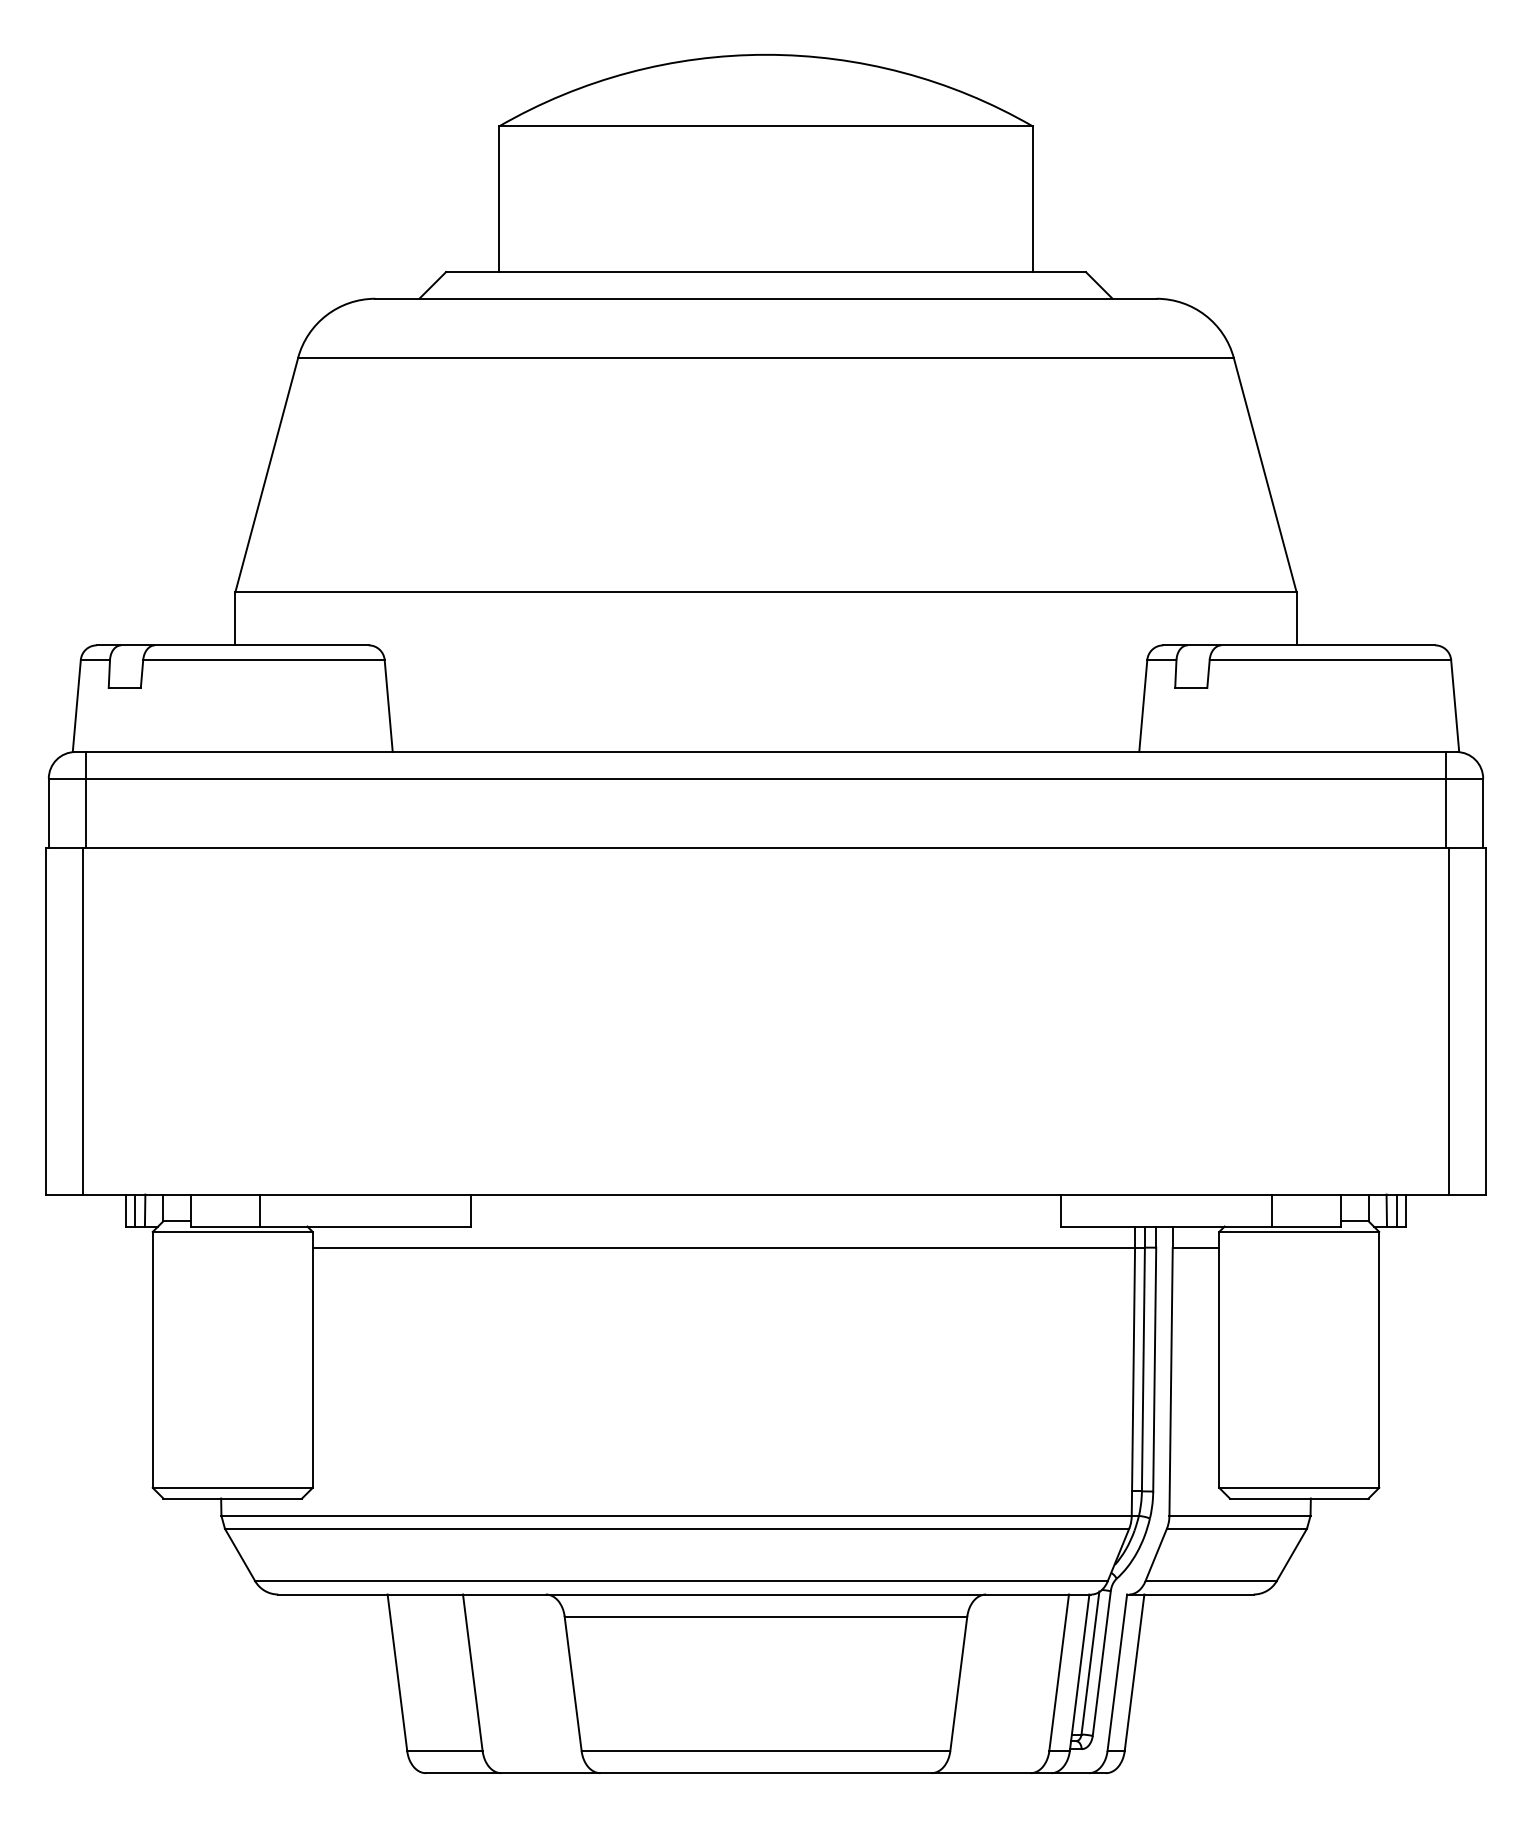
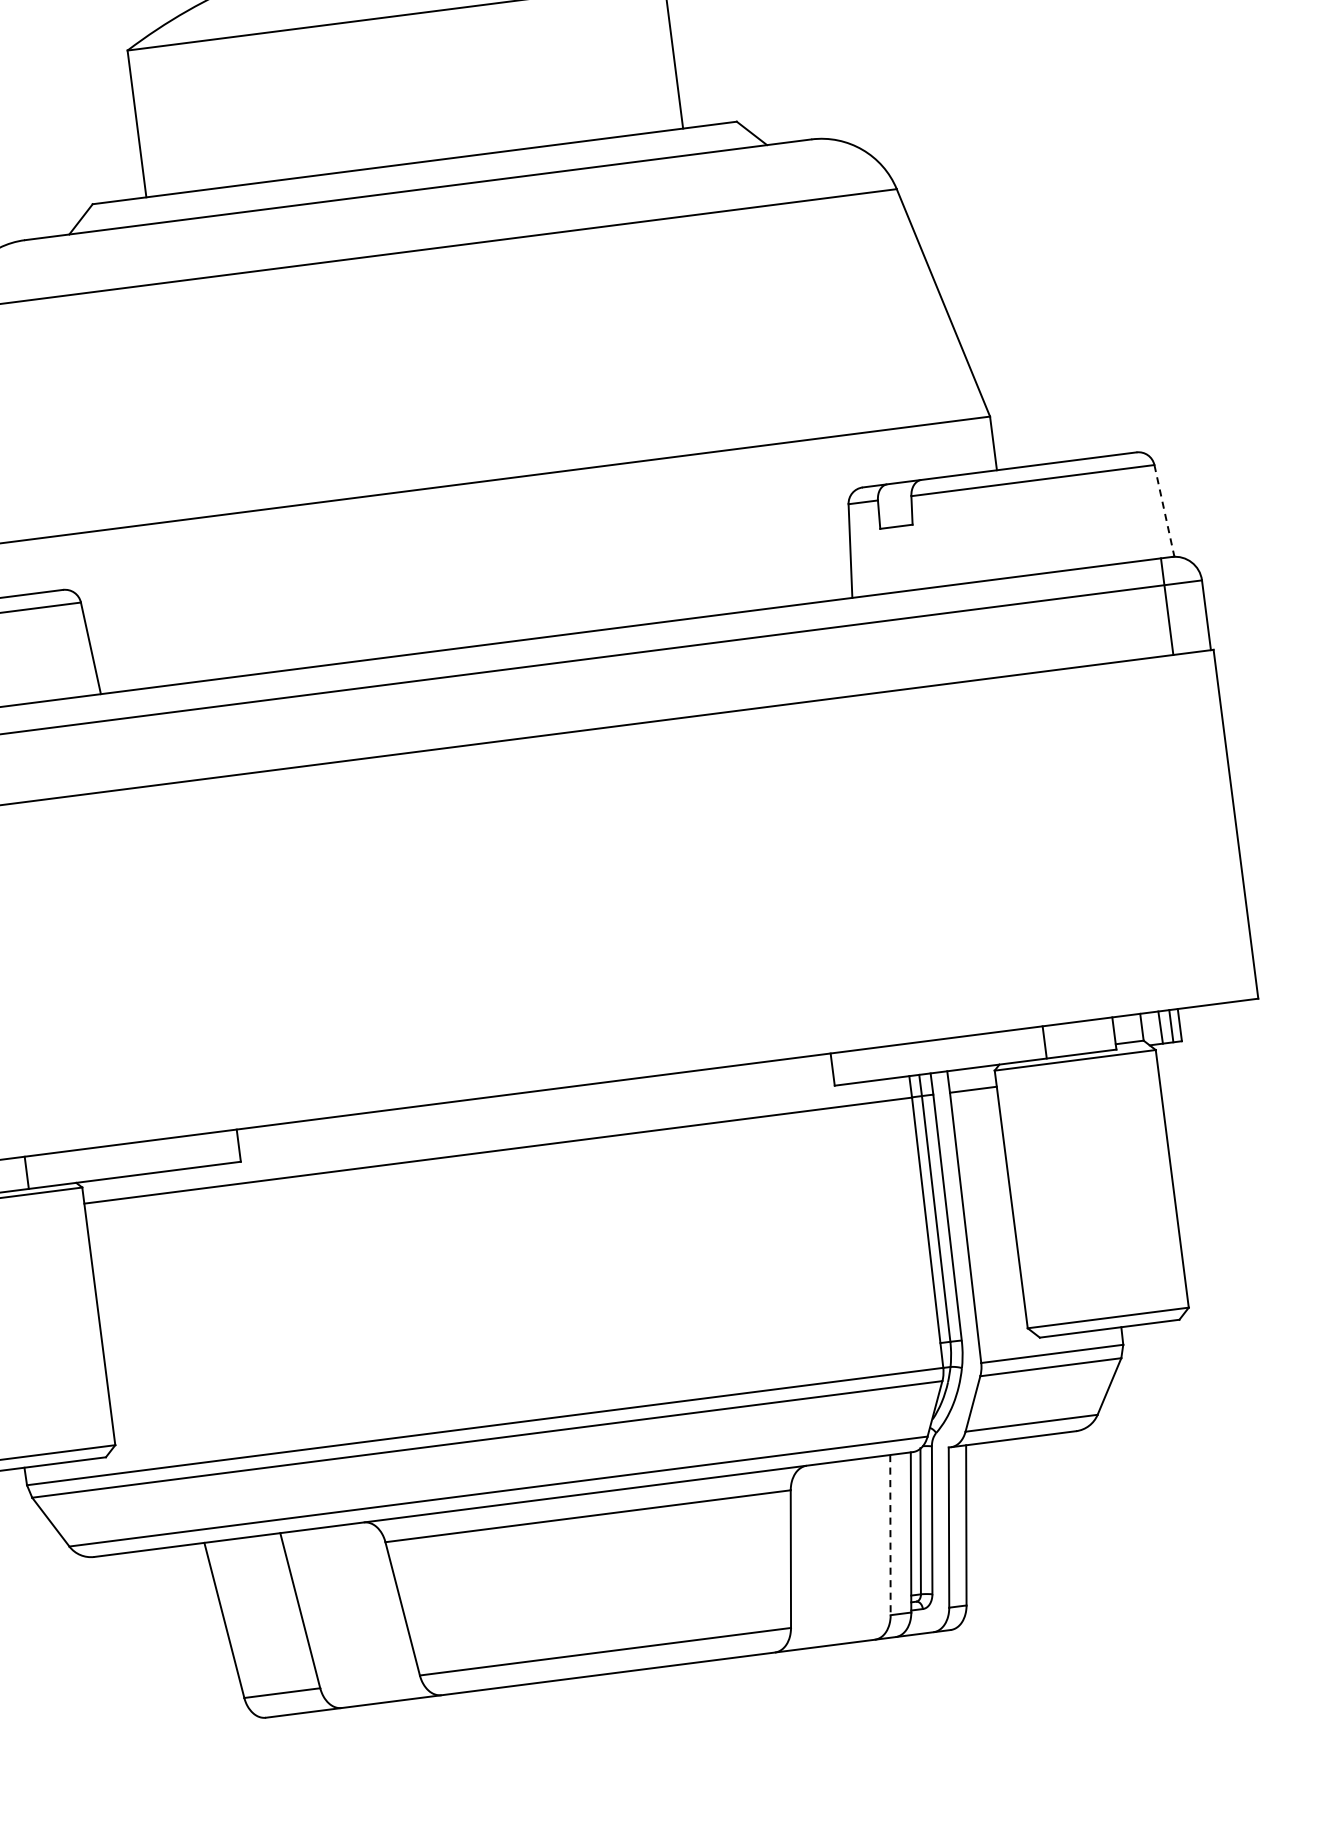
line: (1455, 706) -> (1164, 511), solid -> dashed
line: (1448, 1021) -> (1198, 829), removed
line: (1059, 1672) -> (890, 1534), solid -> dashed

